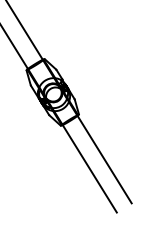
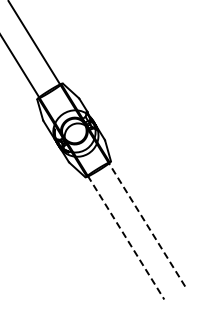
line: (104, 159) -> (146, 224), solid -> dashed
line: (89, 168) -> (126, 237), solid -> dashed

